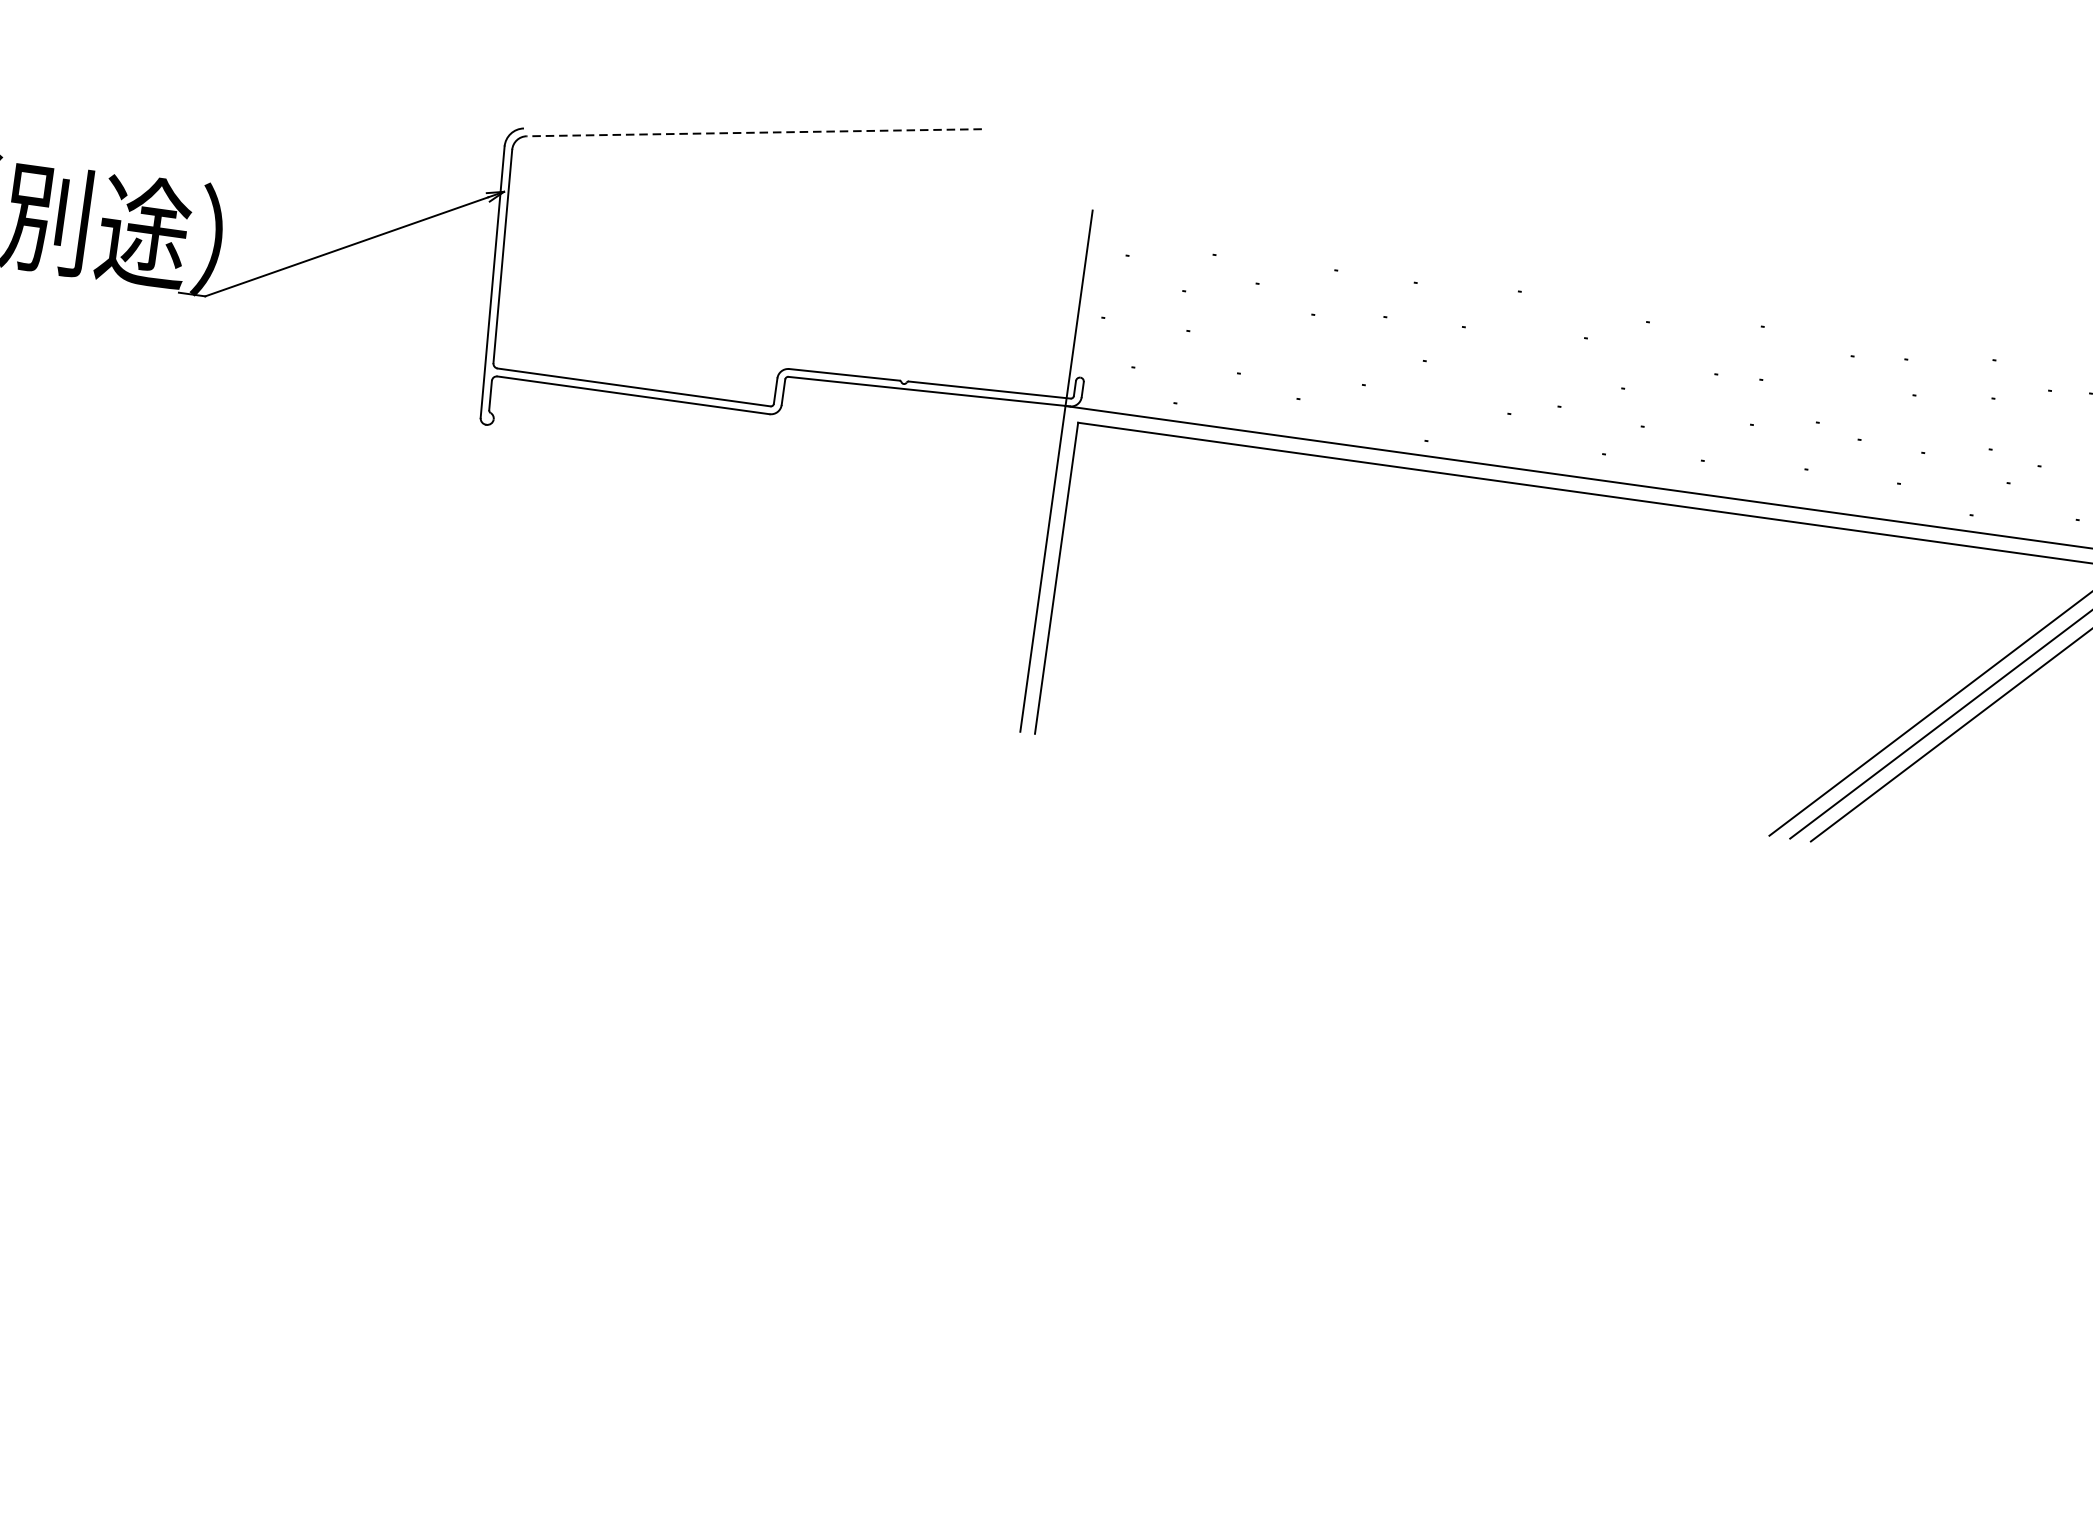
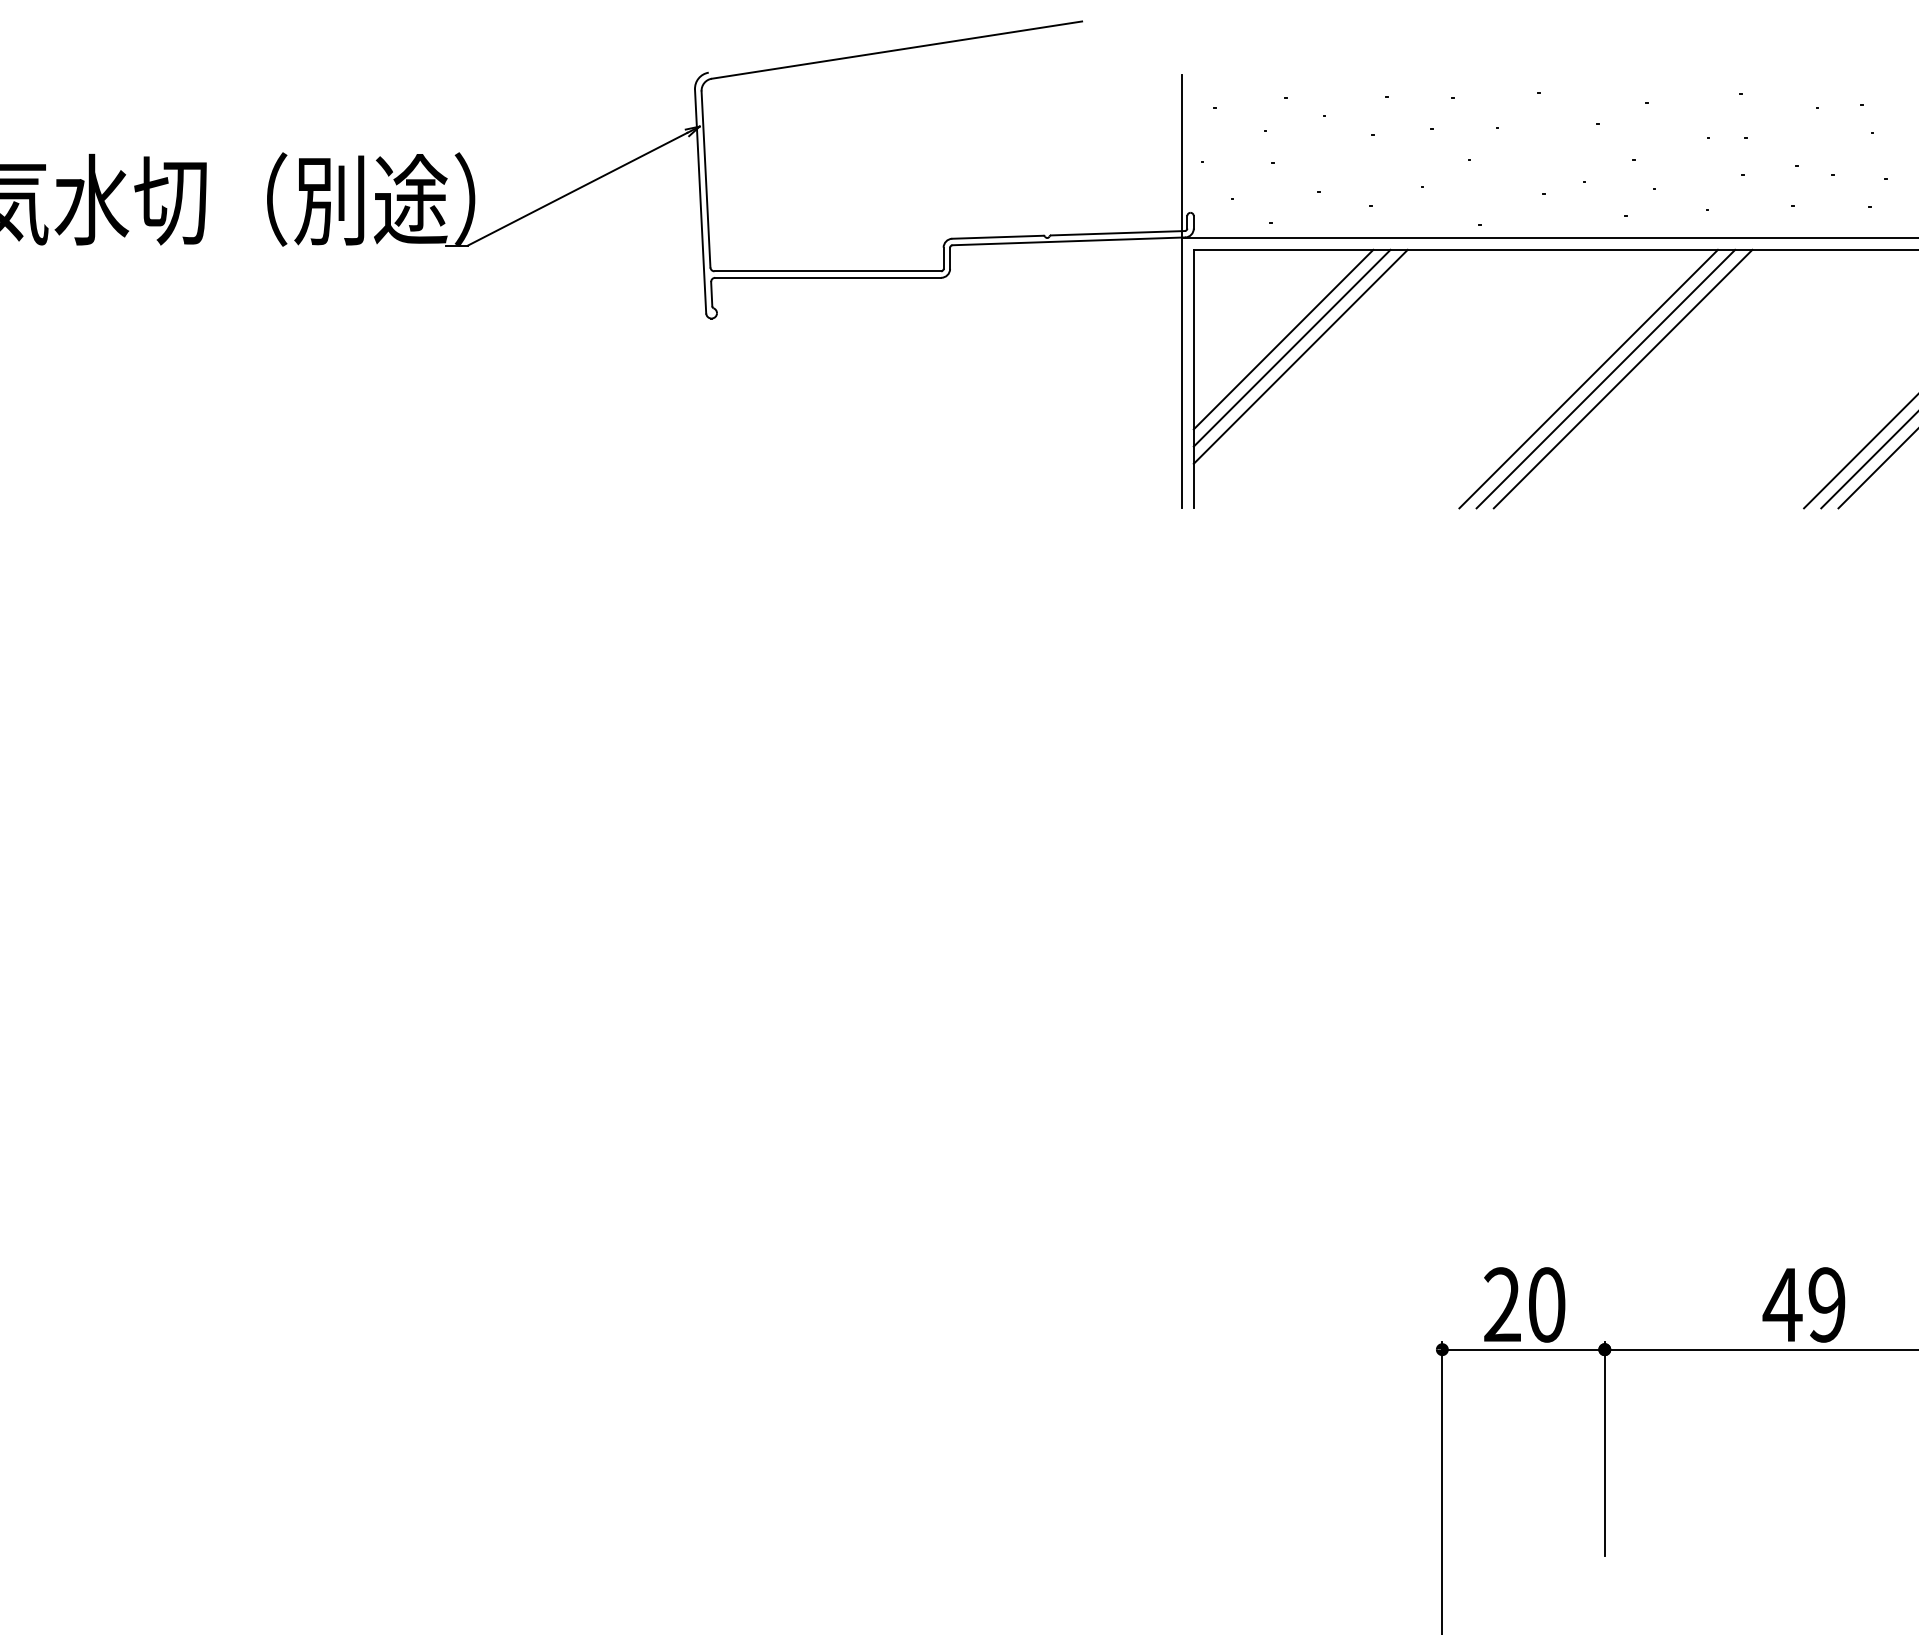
line: (753, 133) -> (896, 50), dashed -> solid
line: (1171, 545) -> (1283, 339), added
line: (1179, 556) -> (1291, 347), added
line: (1188, 568) -> (1300, 356), added
line: (1531, 643) -> (1588, 378), added
line: (1552, 646) -> (1605, 378), added
line: (1572, 649) -> (1622, 378), added

